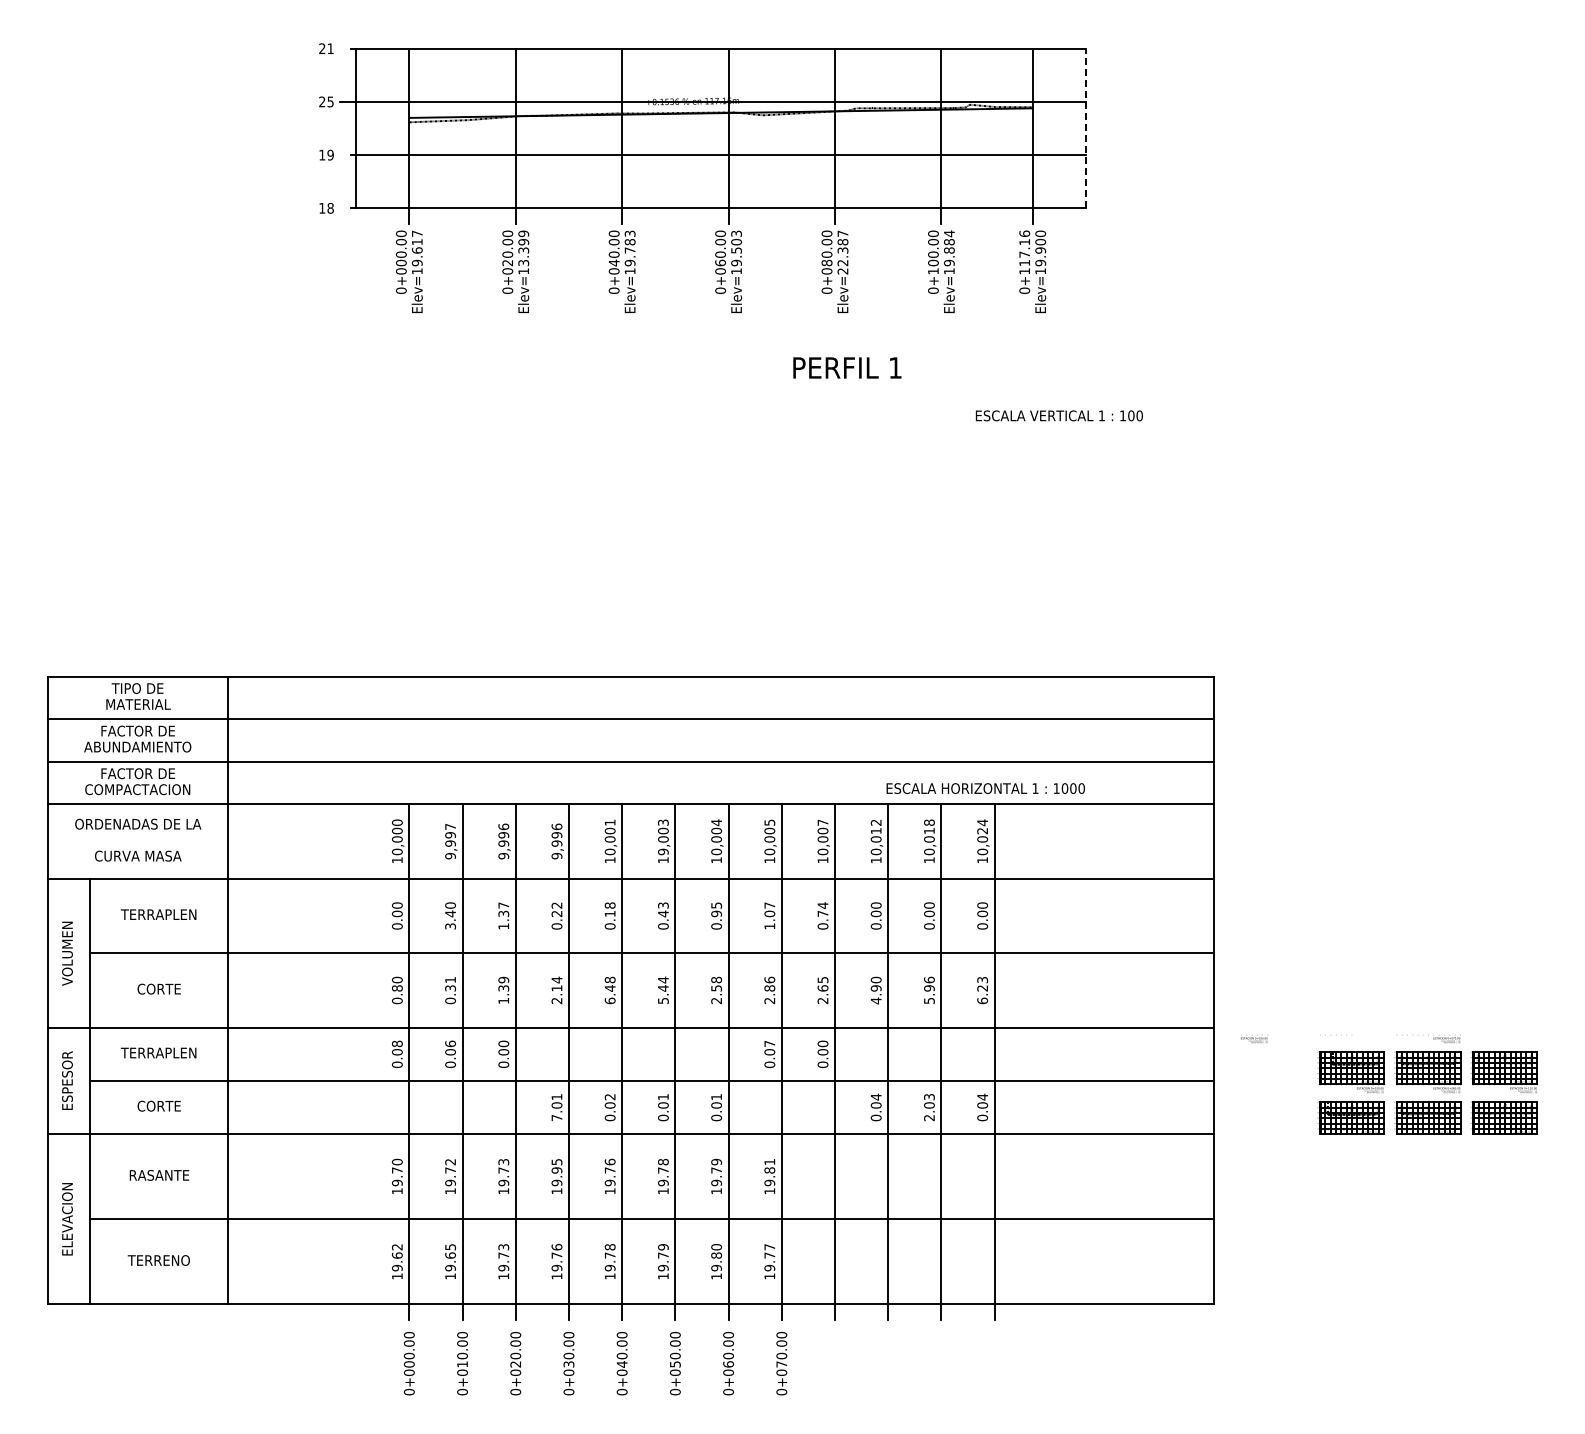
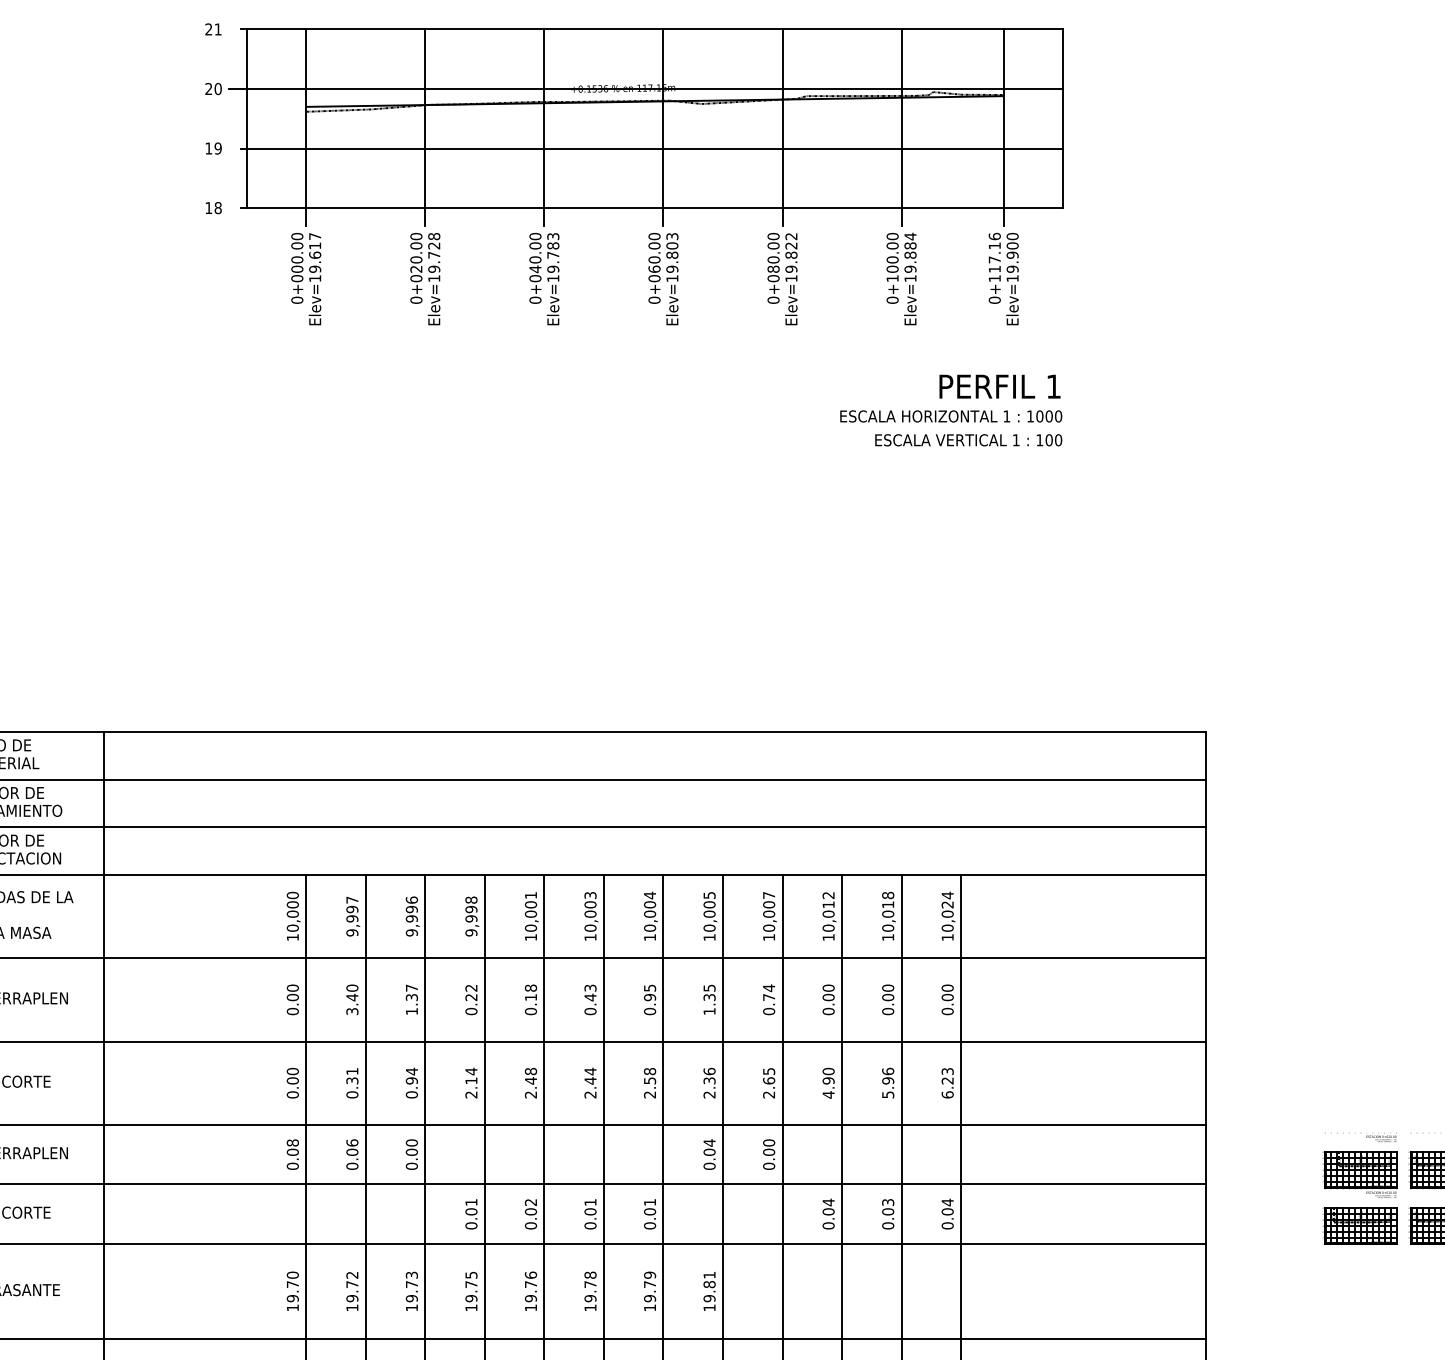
text: (330, 101) -> (218, 88), 25 -> 20
line: (1085, 128) -> (1062, 118), dashed -> solid
text: (523, 248) -> (433, 252), Elev=13.399 -> Elev=19.728
text: (736, 250) -> (672, 255), Elev=19.503 -> Elev=19.803
text: (842, 252) -> (790, 257), Elev=22.387 -> Elev=19.822
text: (847, 367) -> (1000, 386), moved
text: (1058, 415) -> (967, 439), moved
text: (985, 788) -> (950, 416), moved
text: (556, 826) -> (470, 899), 9,996 -> 9,998
text: (663, 852) -> (590, 928), 19,003 -> 10,003
text: (769, 909) -> (709, 992), 1.07 -> 1.35
text: (397, 988) -> (292, 1080), 0.80 -> 0.00
text: (769, 988) -> (709, 1080), 2.86 -> 2.36
text: (503, 990) -> (411, 1083), 1.39 -> 0.94
text: (609, 1000) -> (530, 1094), 6.48 -> 2.48
text: (663, 1001) -> (590, 1095), 5.44 -> 2.44
text: (1254, 1038) -> (1381, 1136), moved
text: (769, 1043) -> (709, 1142), 0.07 -> 0.04
text: (556, 1117) -> (470, 1225), 7.01 -> 0.01
text: (929, 1117) -> (888, 1225), 2.03 -> 0.03
text: (556, 1170) -> (470, 1284), 19.95 -> 19.75

